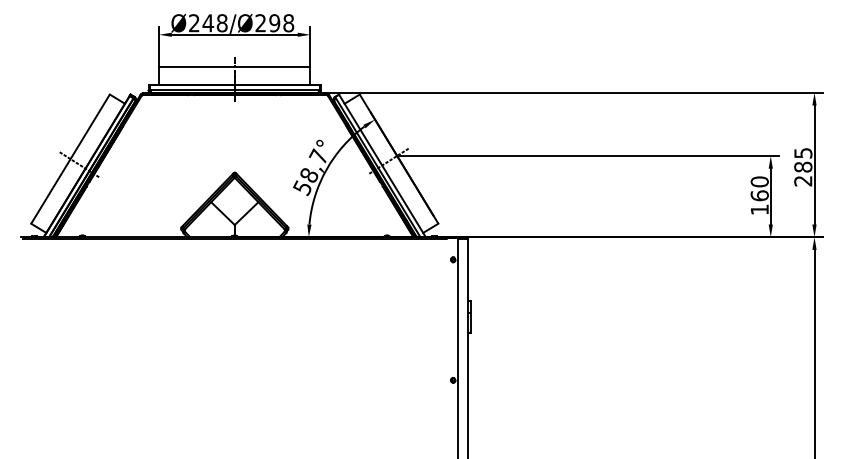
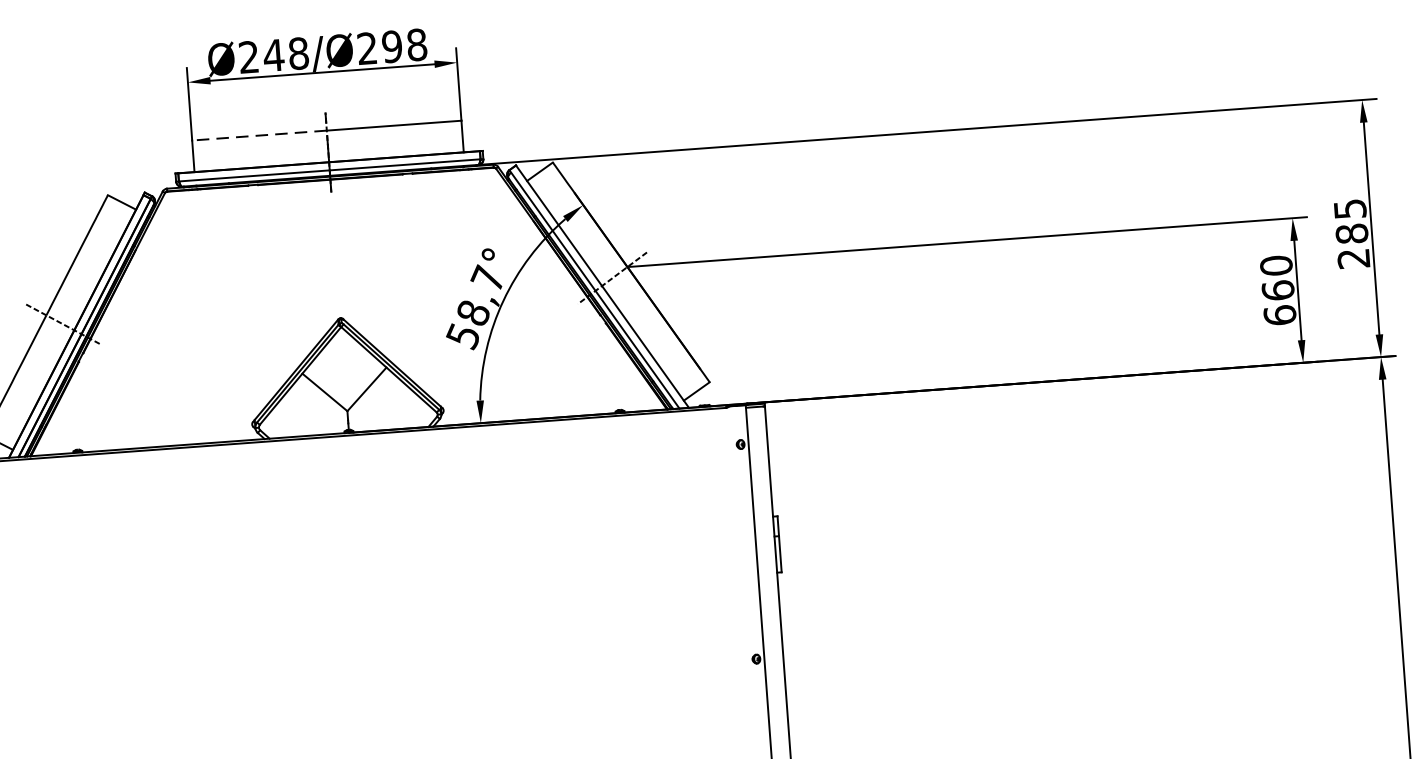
line: (196, 67) -> (258, 135), solid -> dashed
text: (759, 209) -> (1279, 314), 160 -> 660

